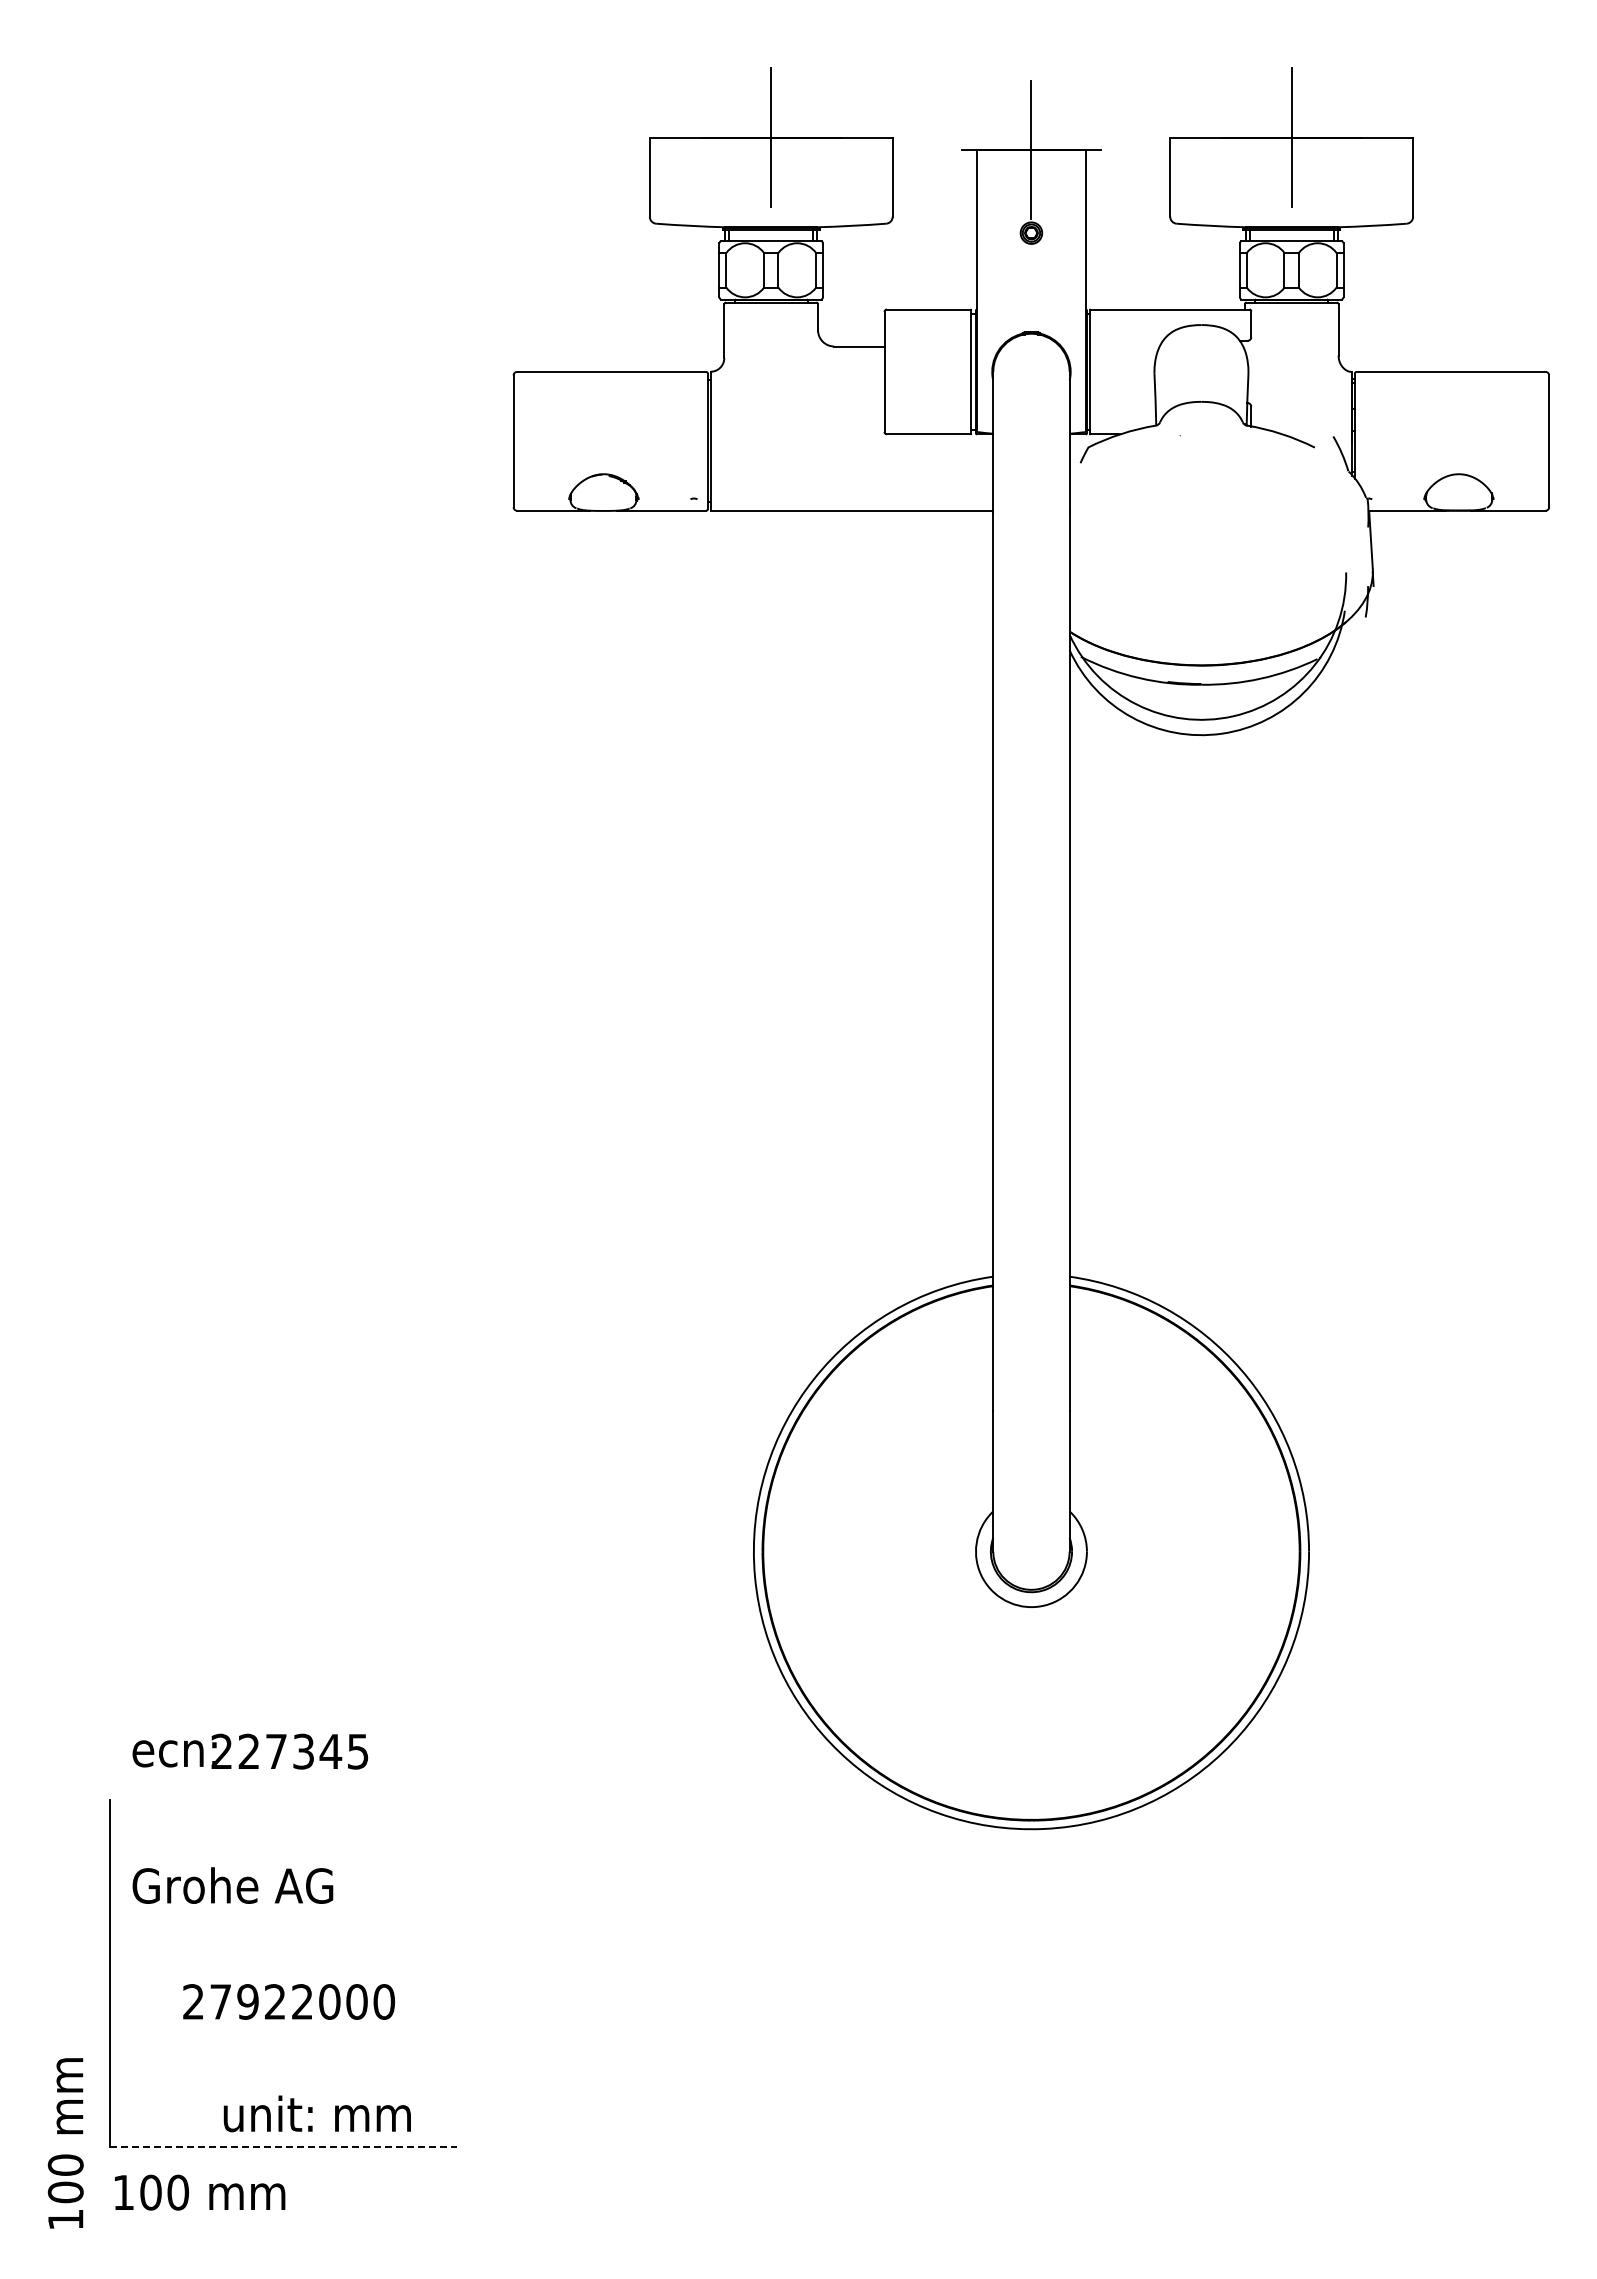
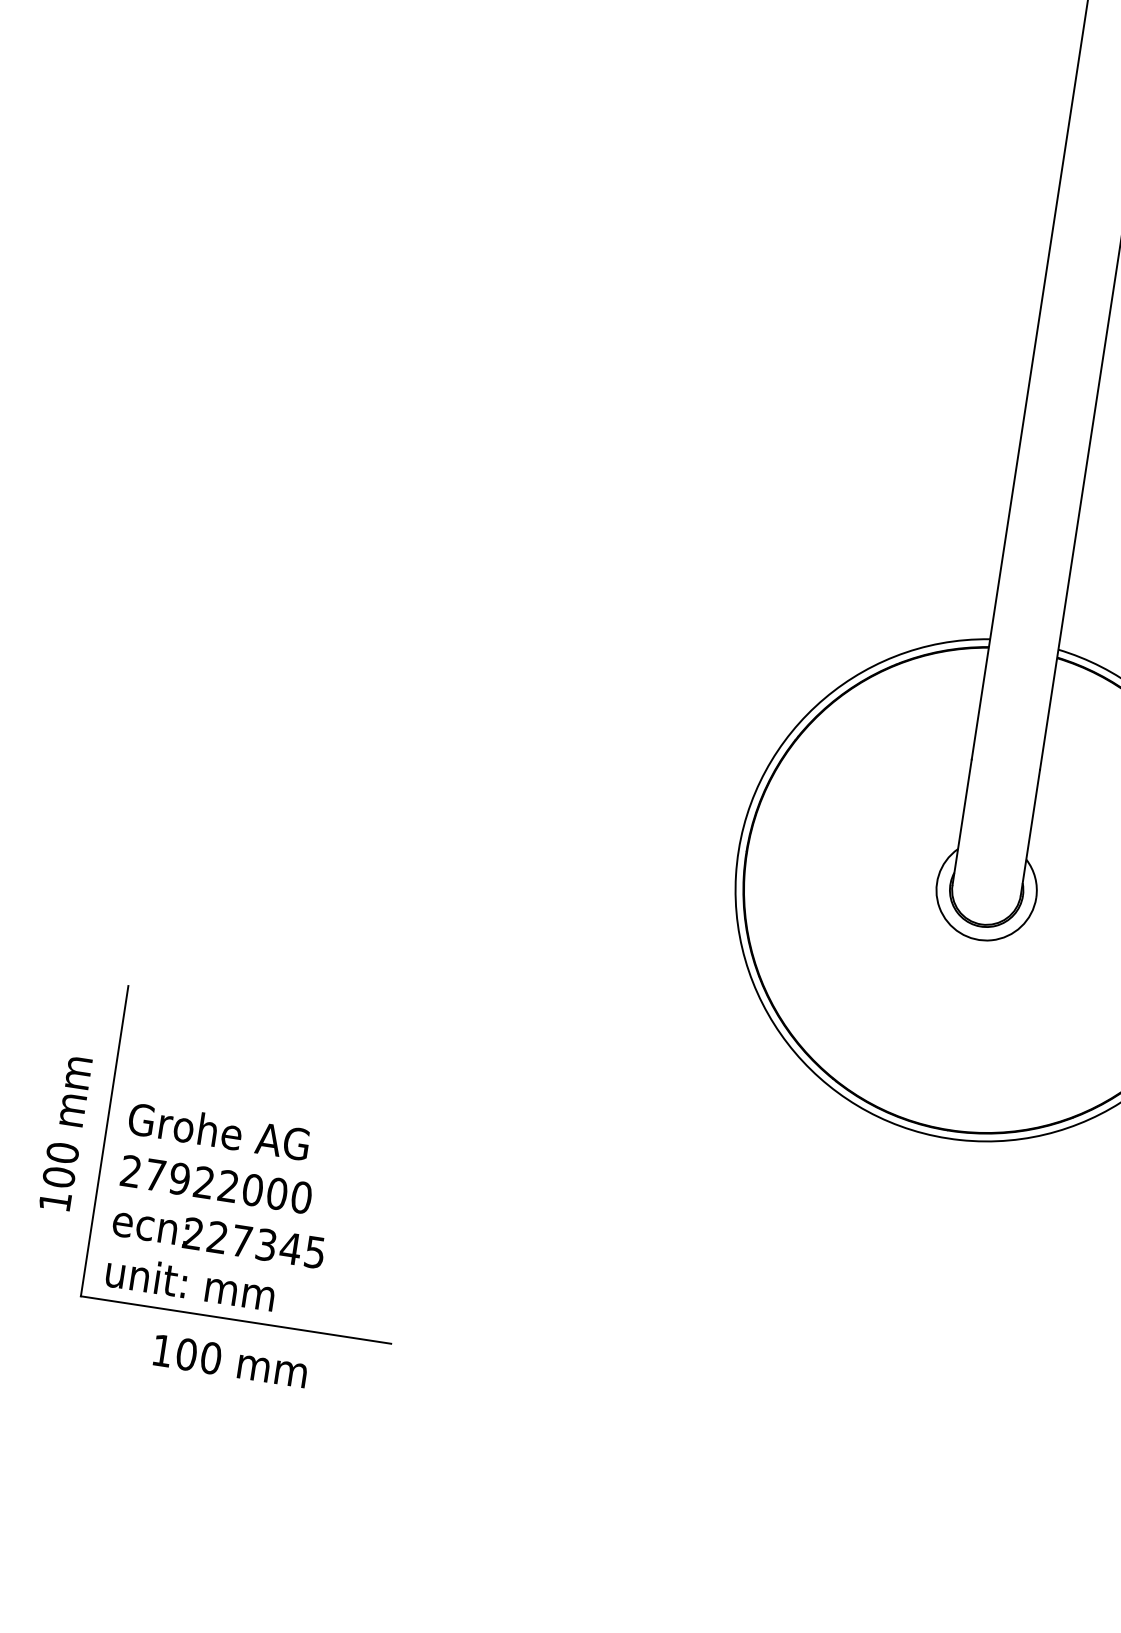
text: (250, 1751) -> (218, 1237), moved
text: (232, 1885) -> (218, 1131), moved
text: (288, 2001) -> (216, 1184), moved
text: (316, 2113) -> (189, 1282), moved
text: (65, 2143) -> (65, 1133), moved
line: (283, 2146) -> (236, 1319), dashed -> solid
text: (200, 2192) -> (231, 1361), moved

